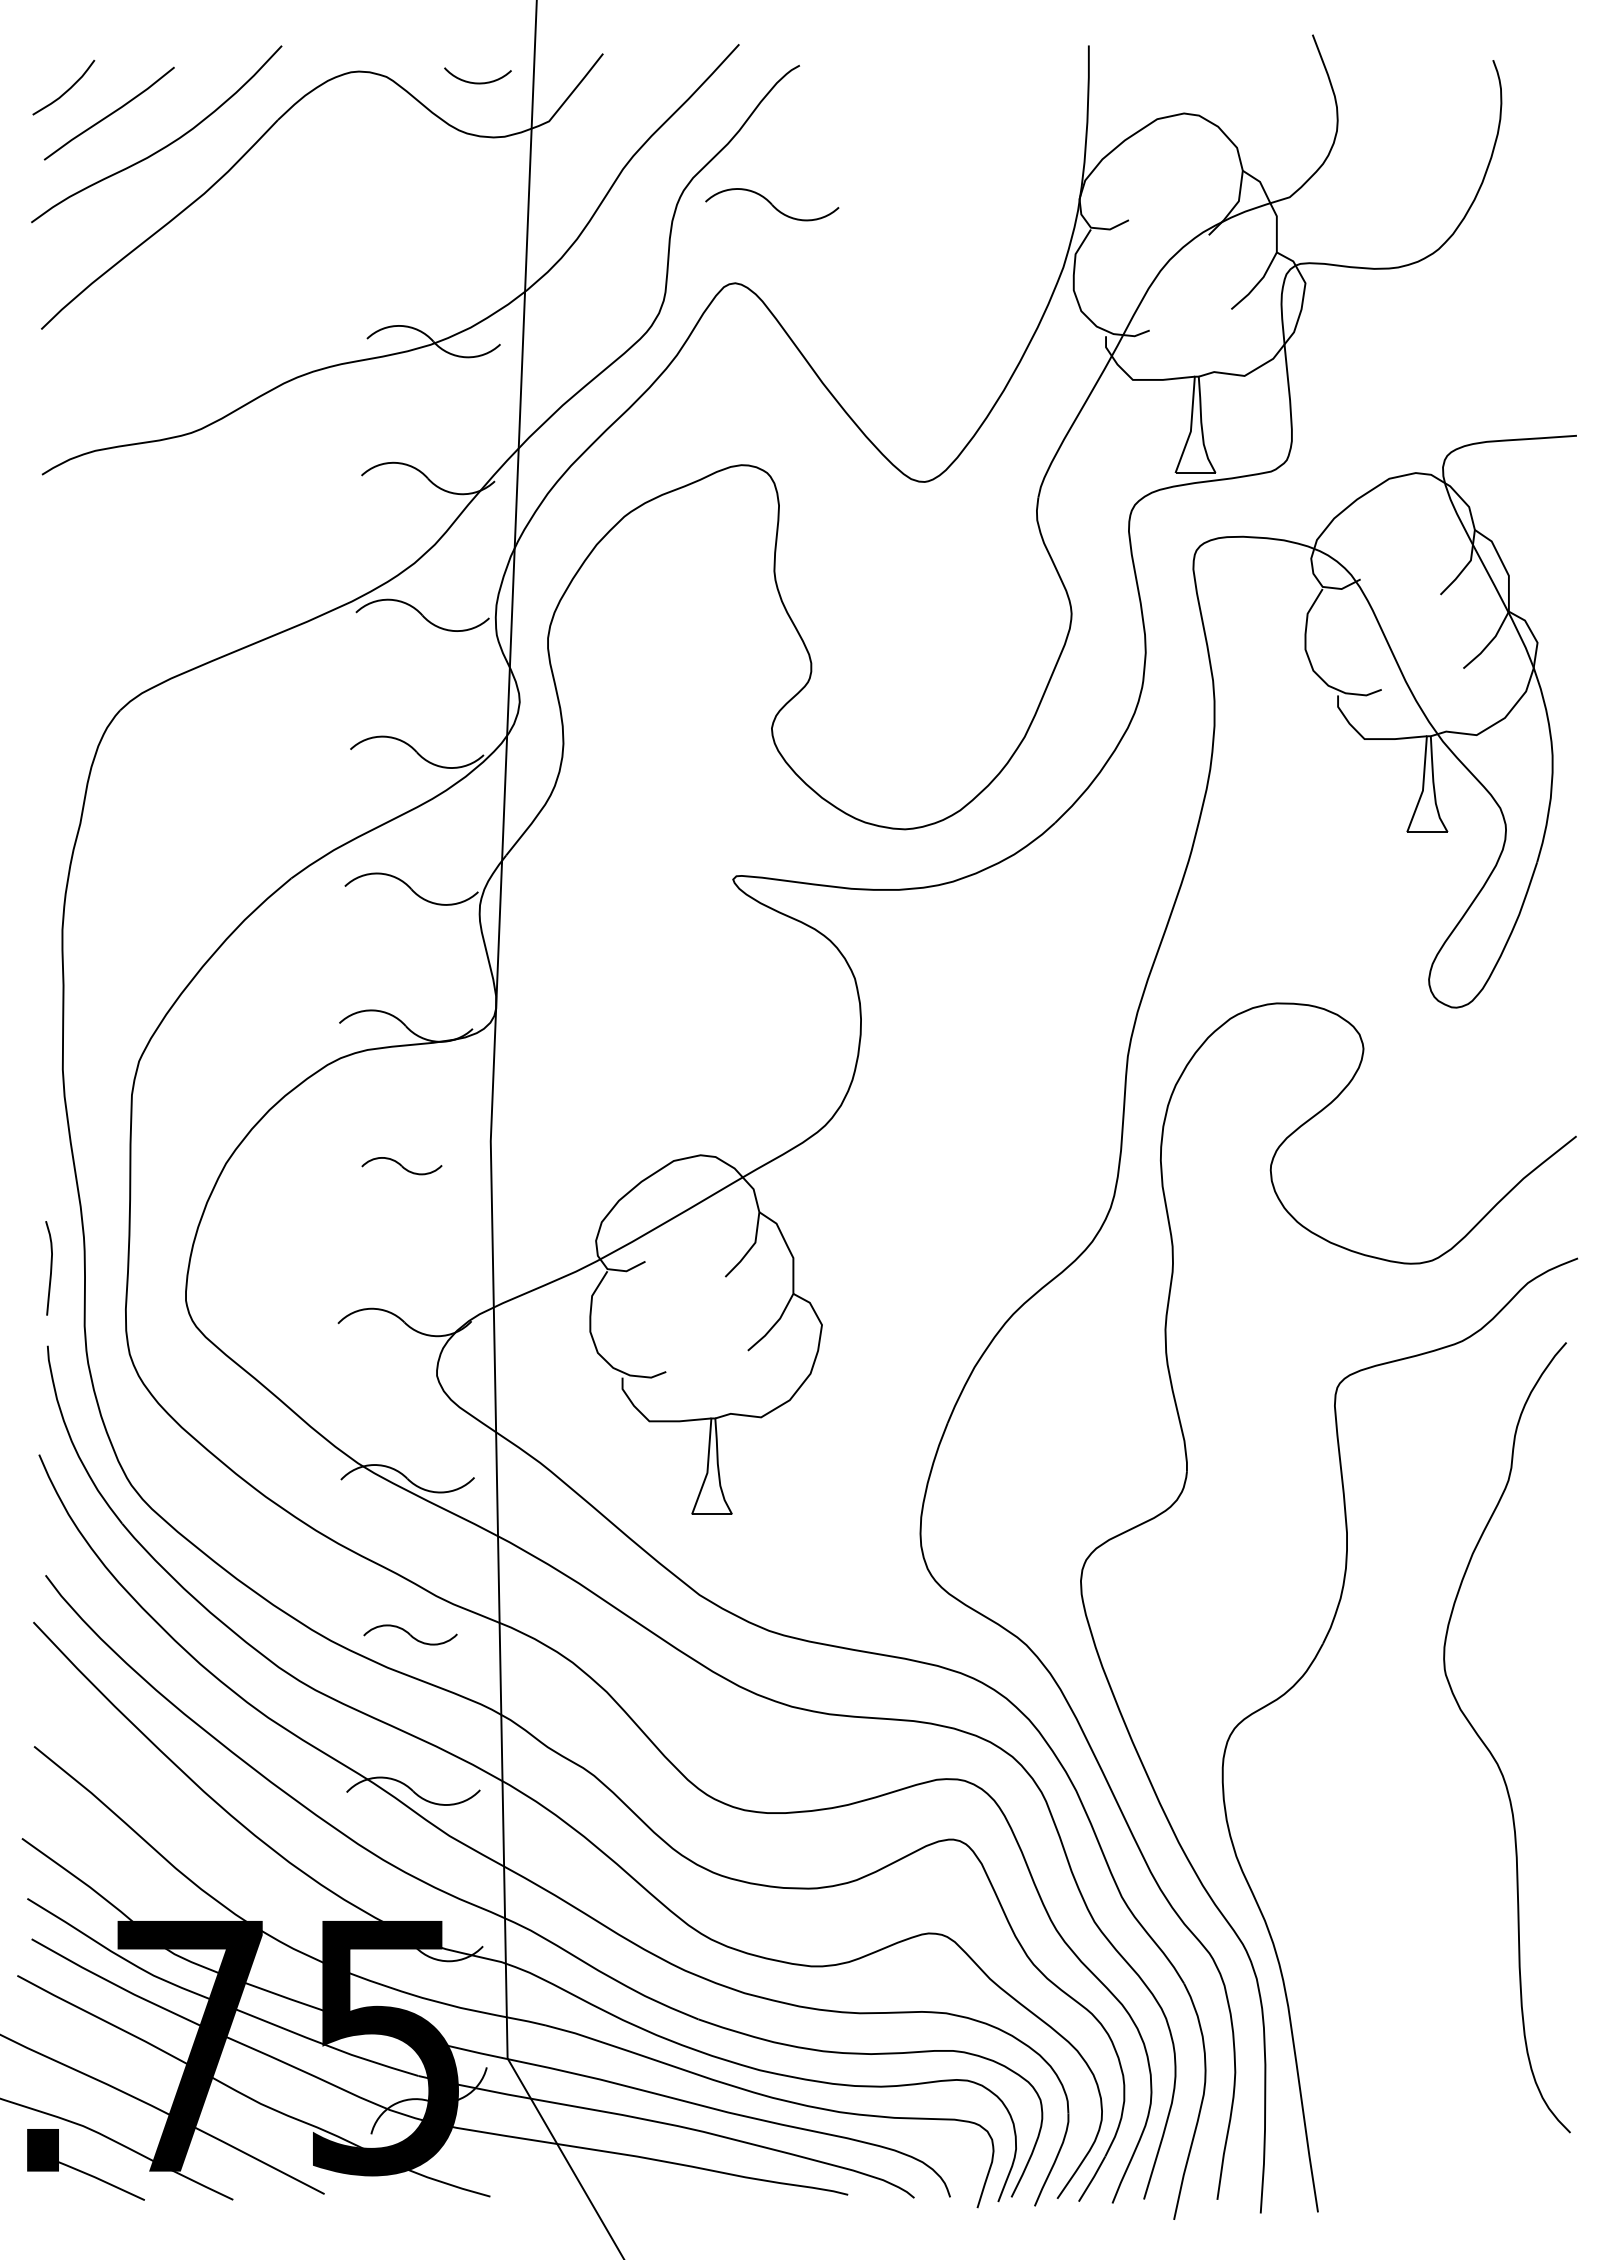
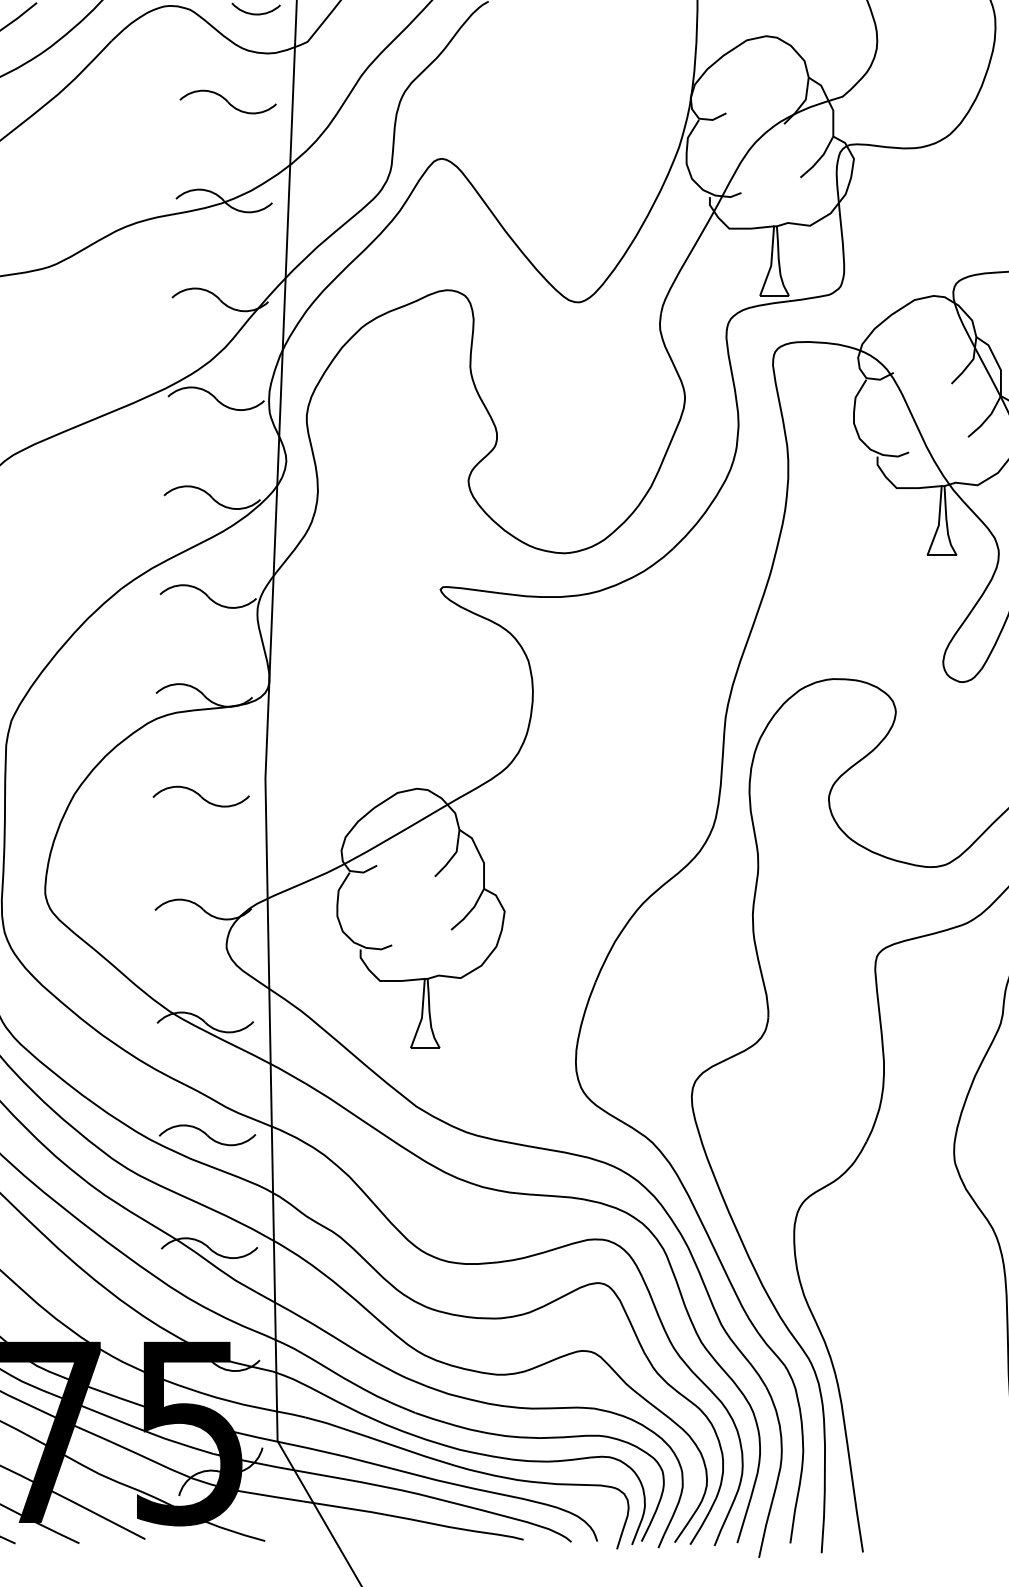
part: (772, 204) -> (228, 101), moved
part: (401, 1165) -> (200, 796), size x1.67
part: (410, 1634) -> (207, 1134), size x1.43

